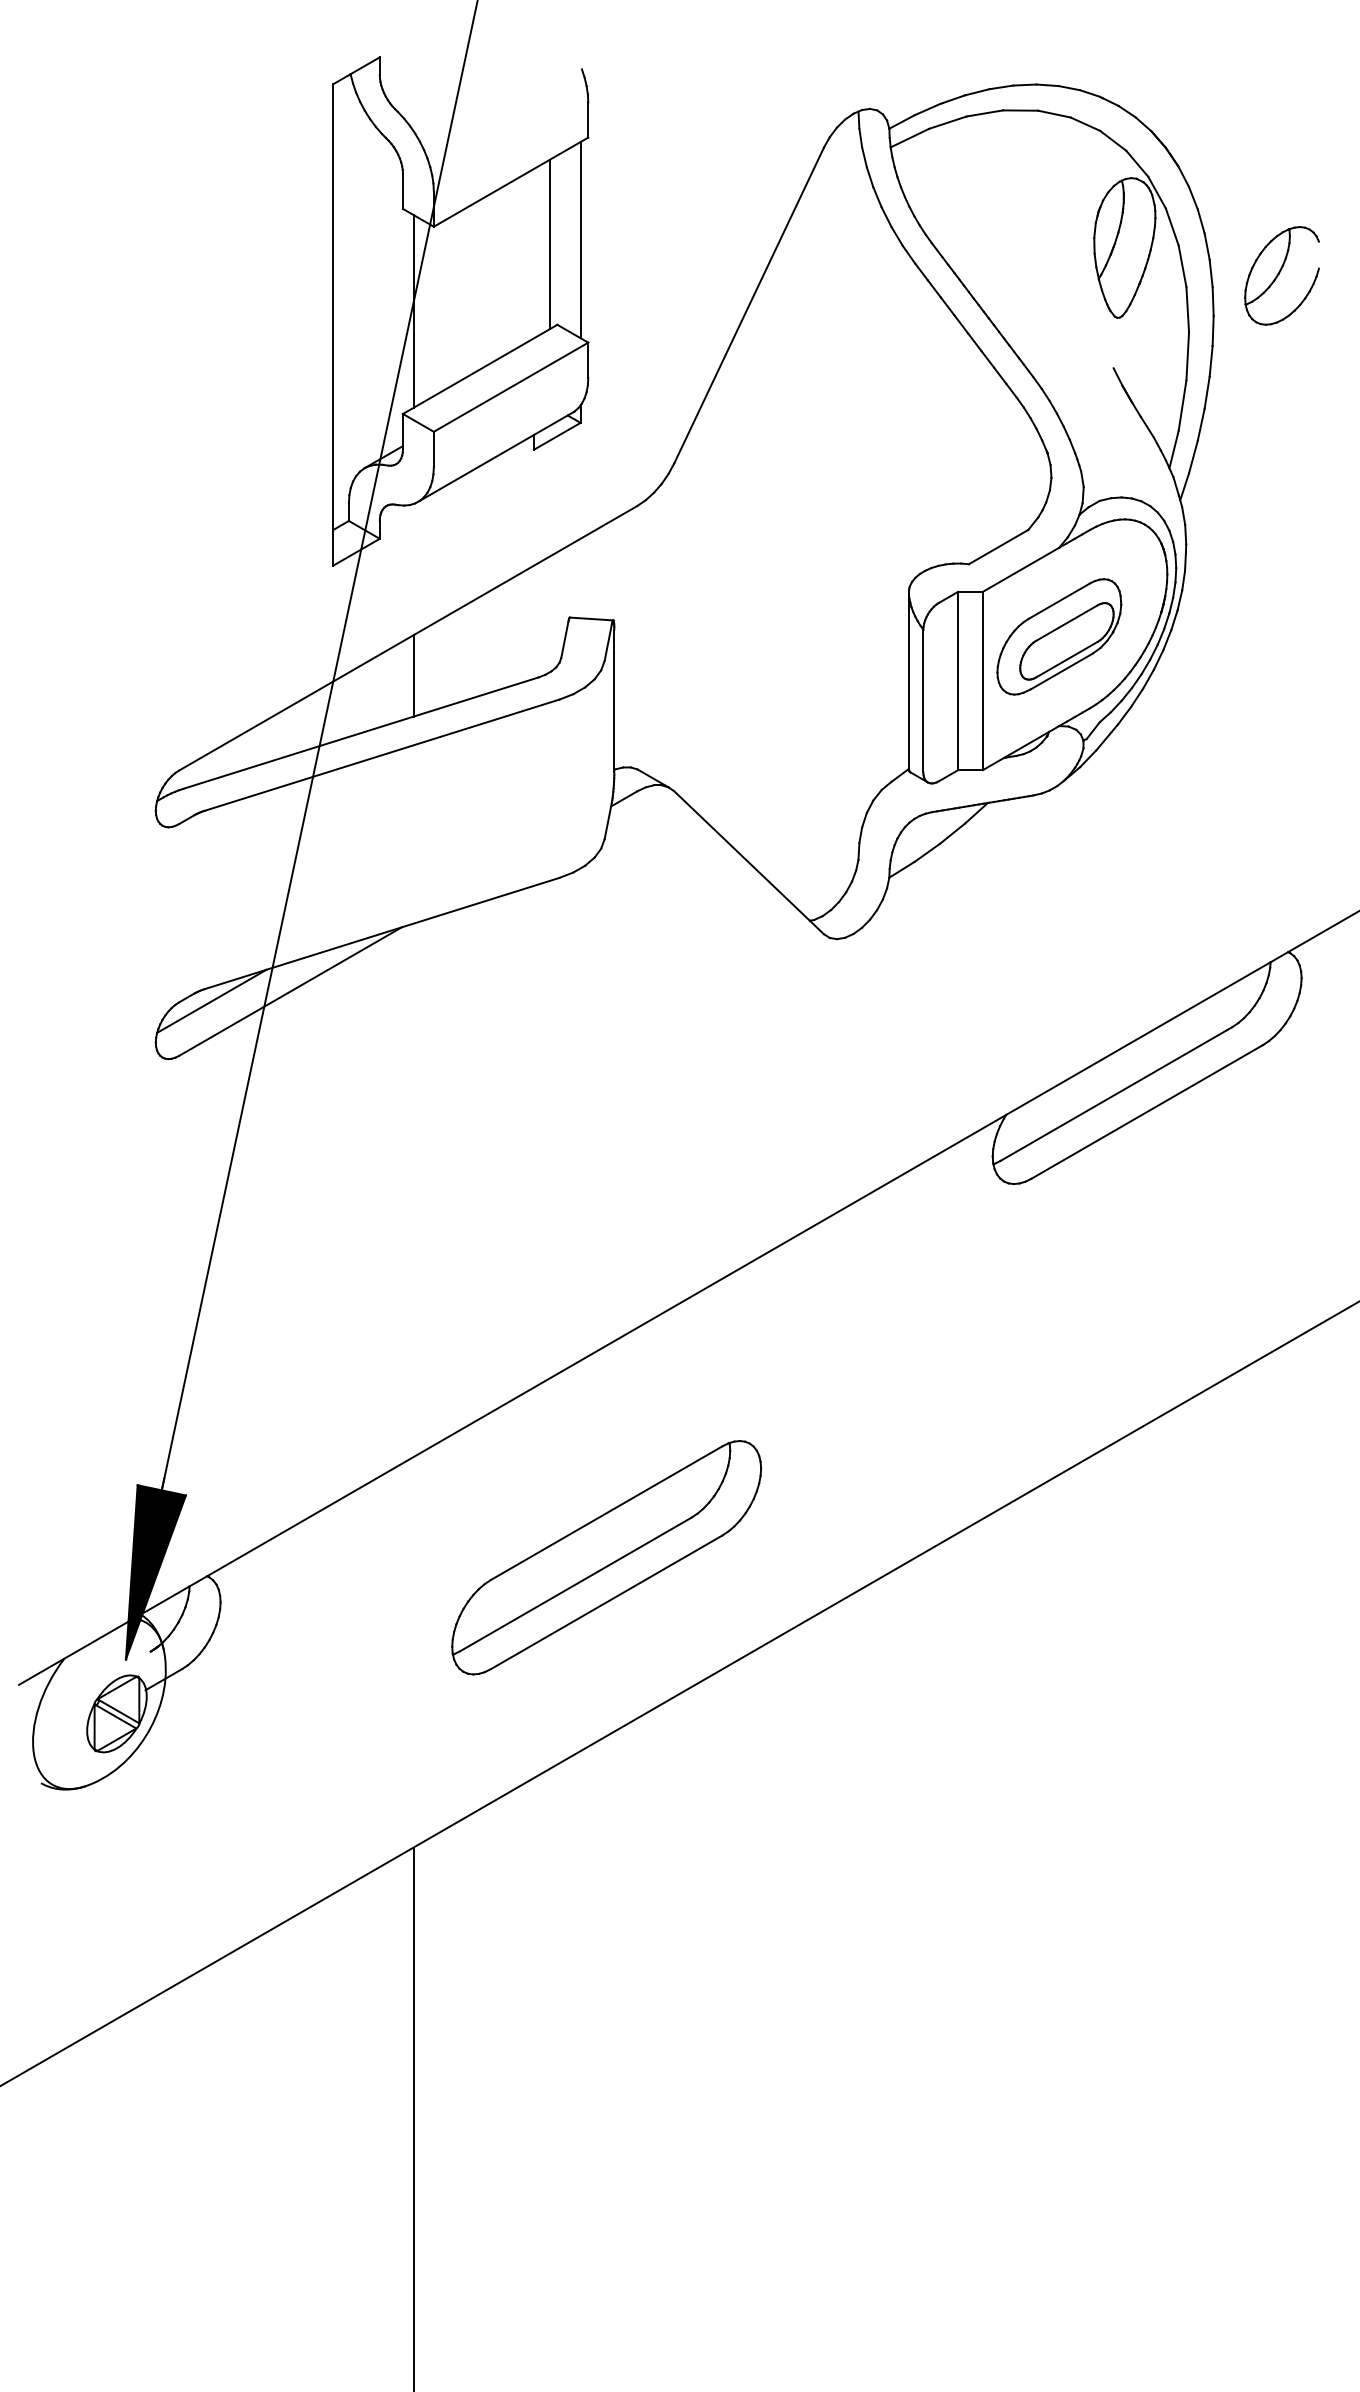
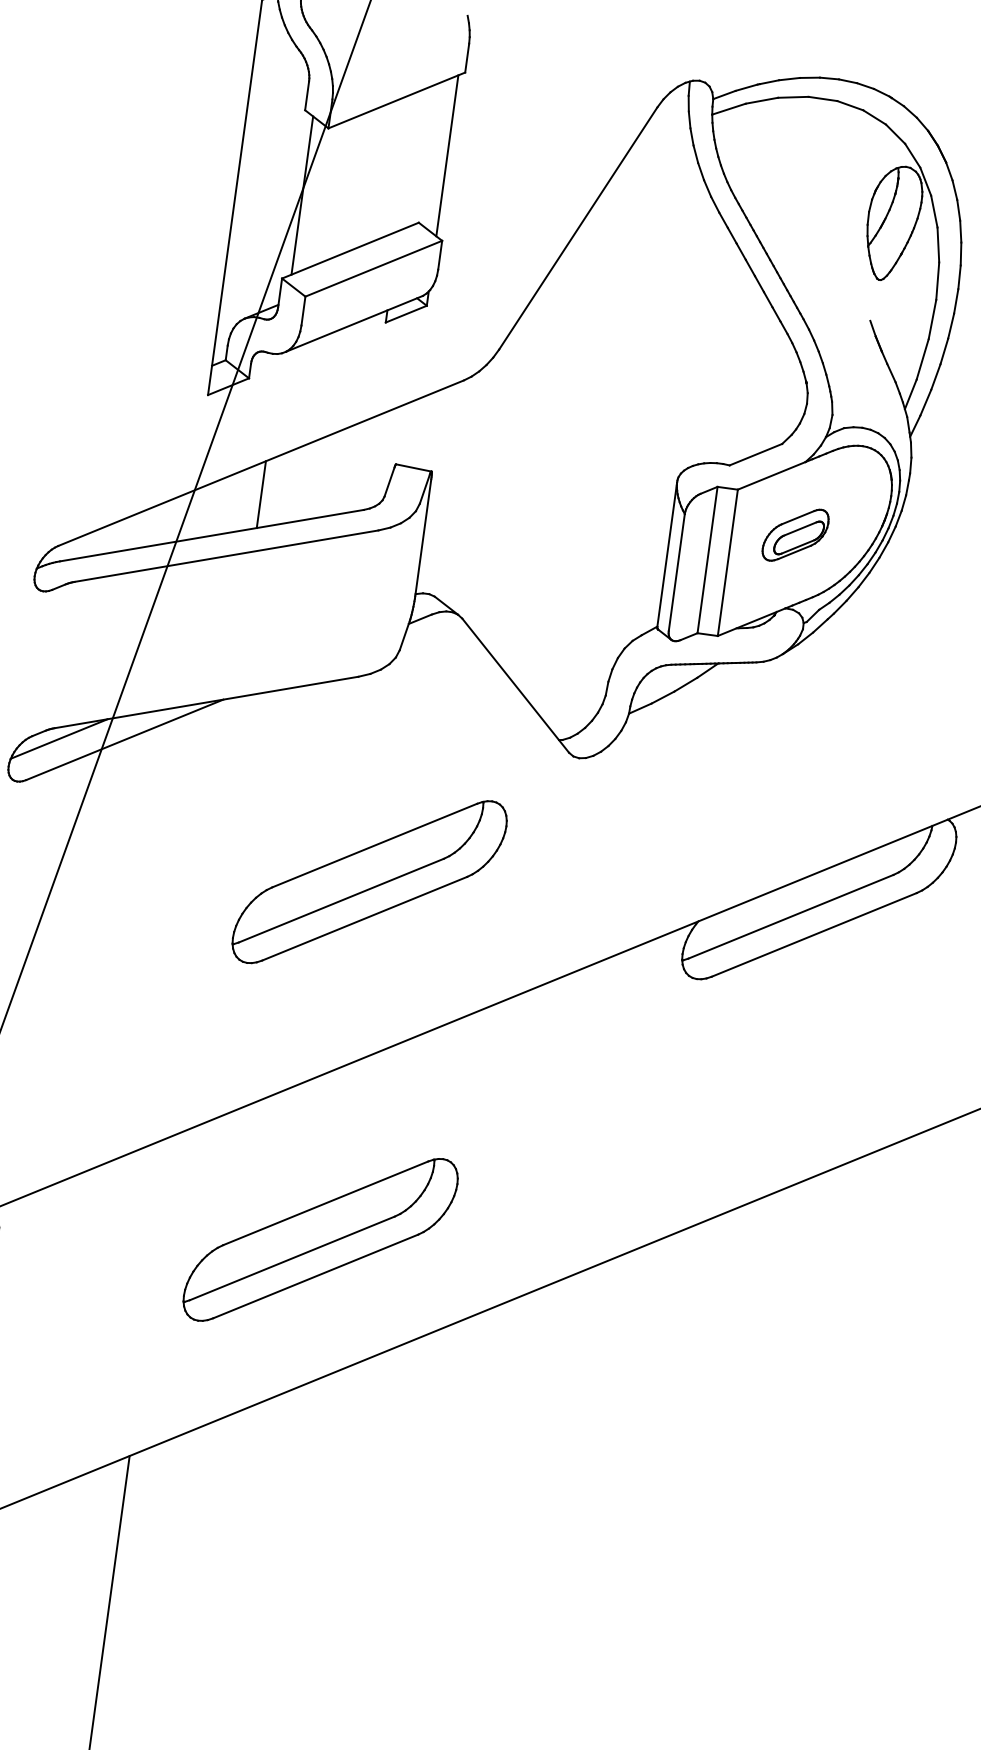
line: (549, 244) -> (421, 155), removed
part: (1059, 636) -> (795, 534), size x0.6
part: (606, 1121) -> (369, 881), added

